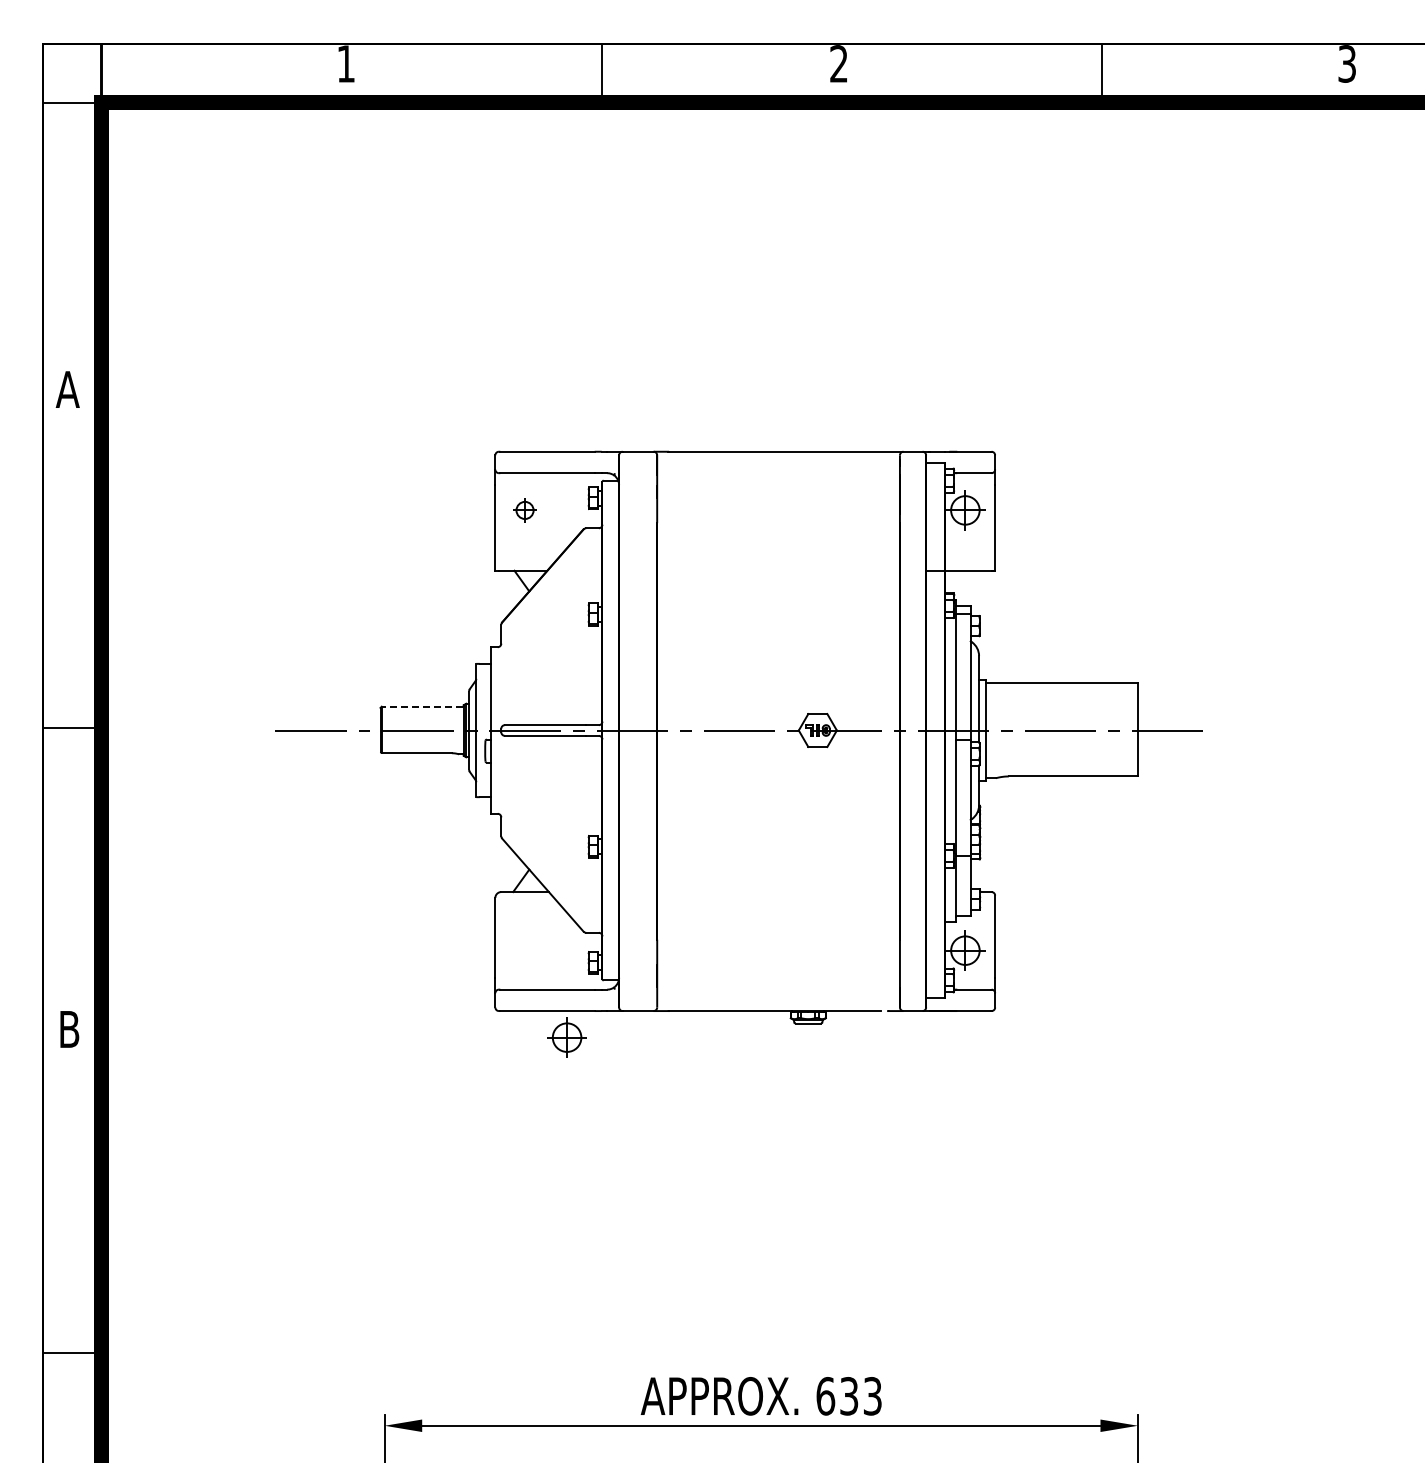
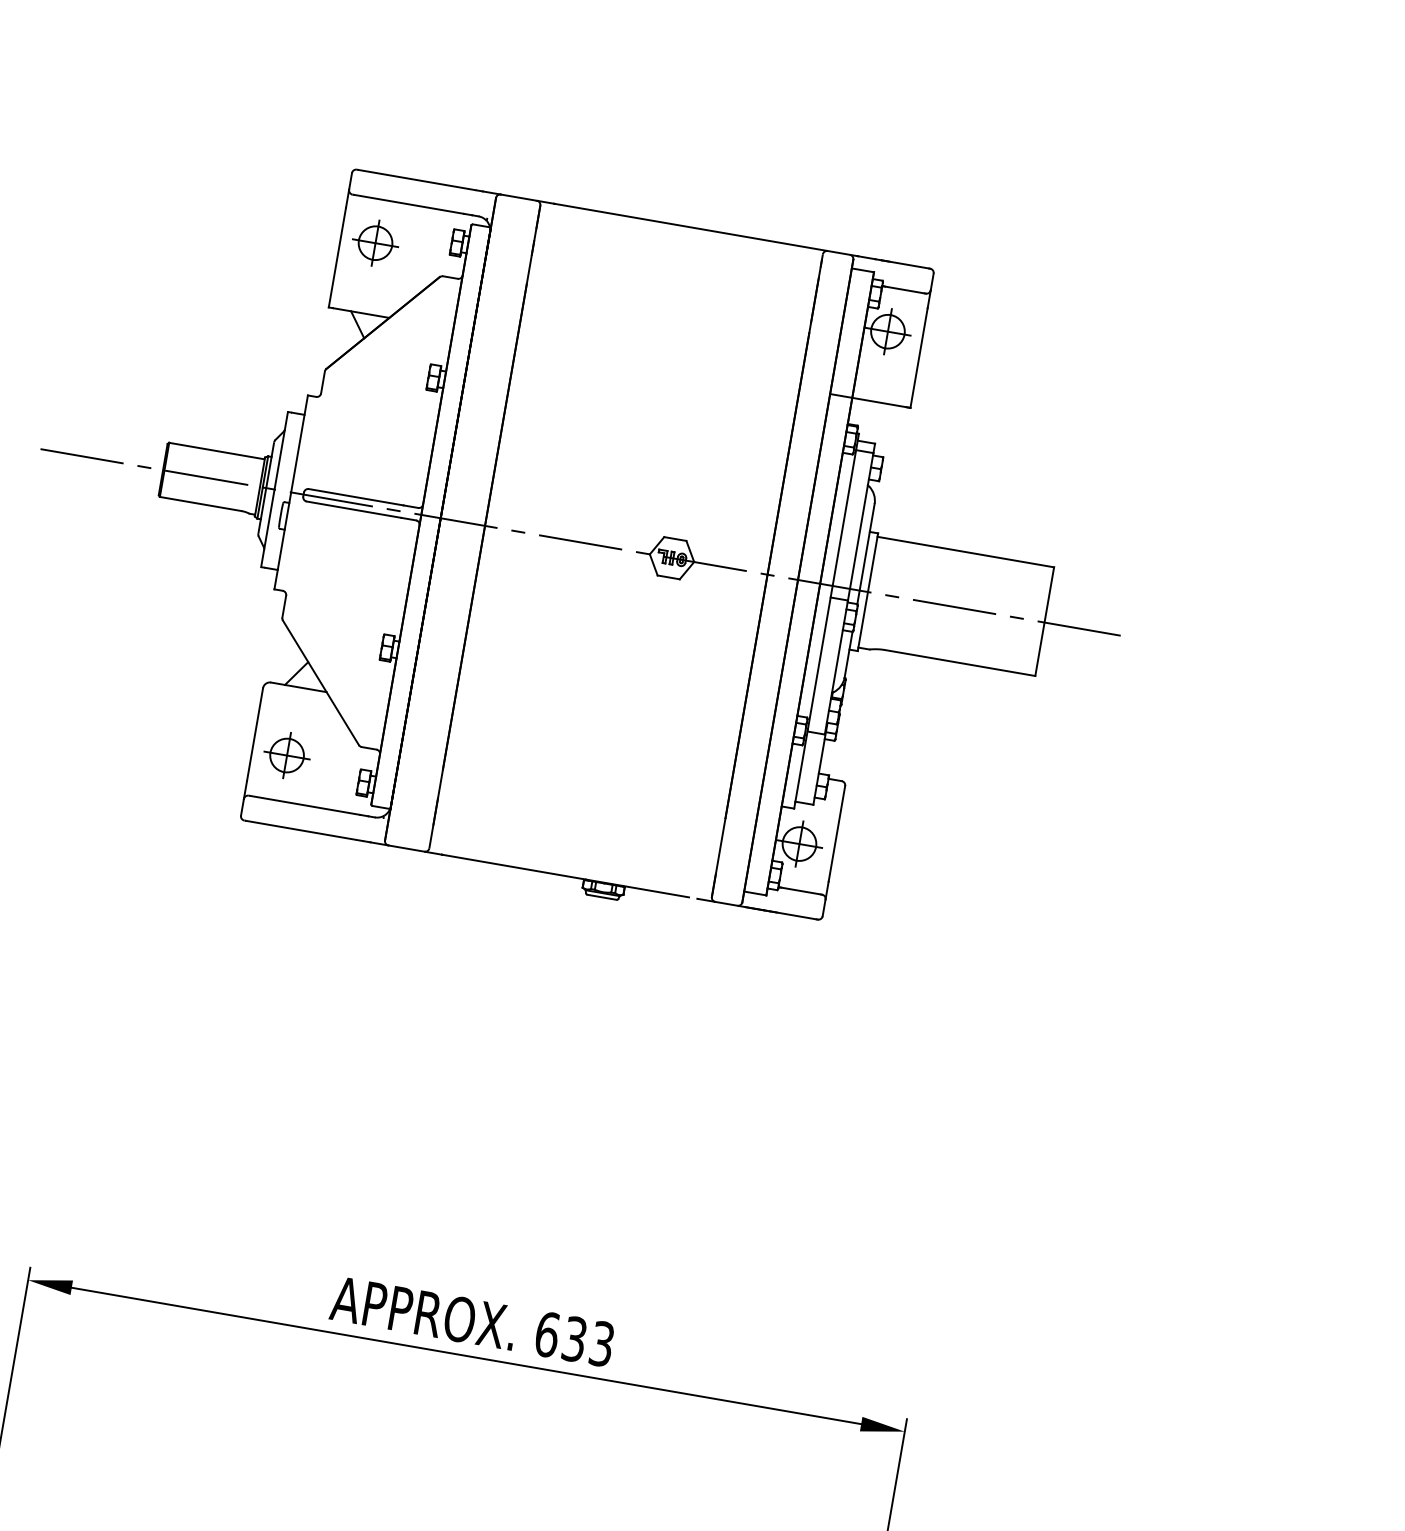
part: (524, 510) -> (374, 243), size x1.67
line: (421, 706) -> (215, 450), dashed -> solid
part: (566, 1037) -> (286, 755), moved

